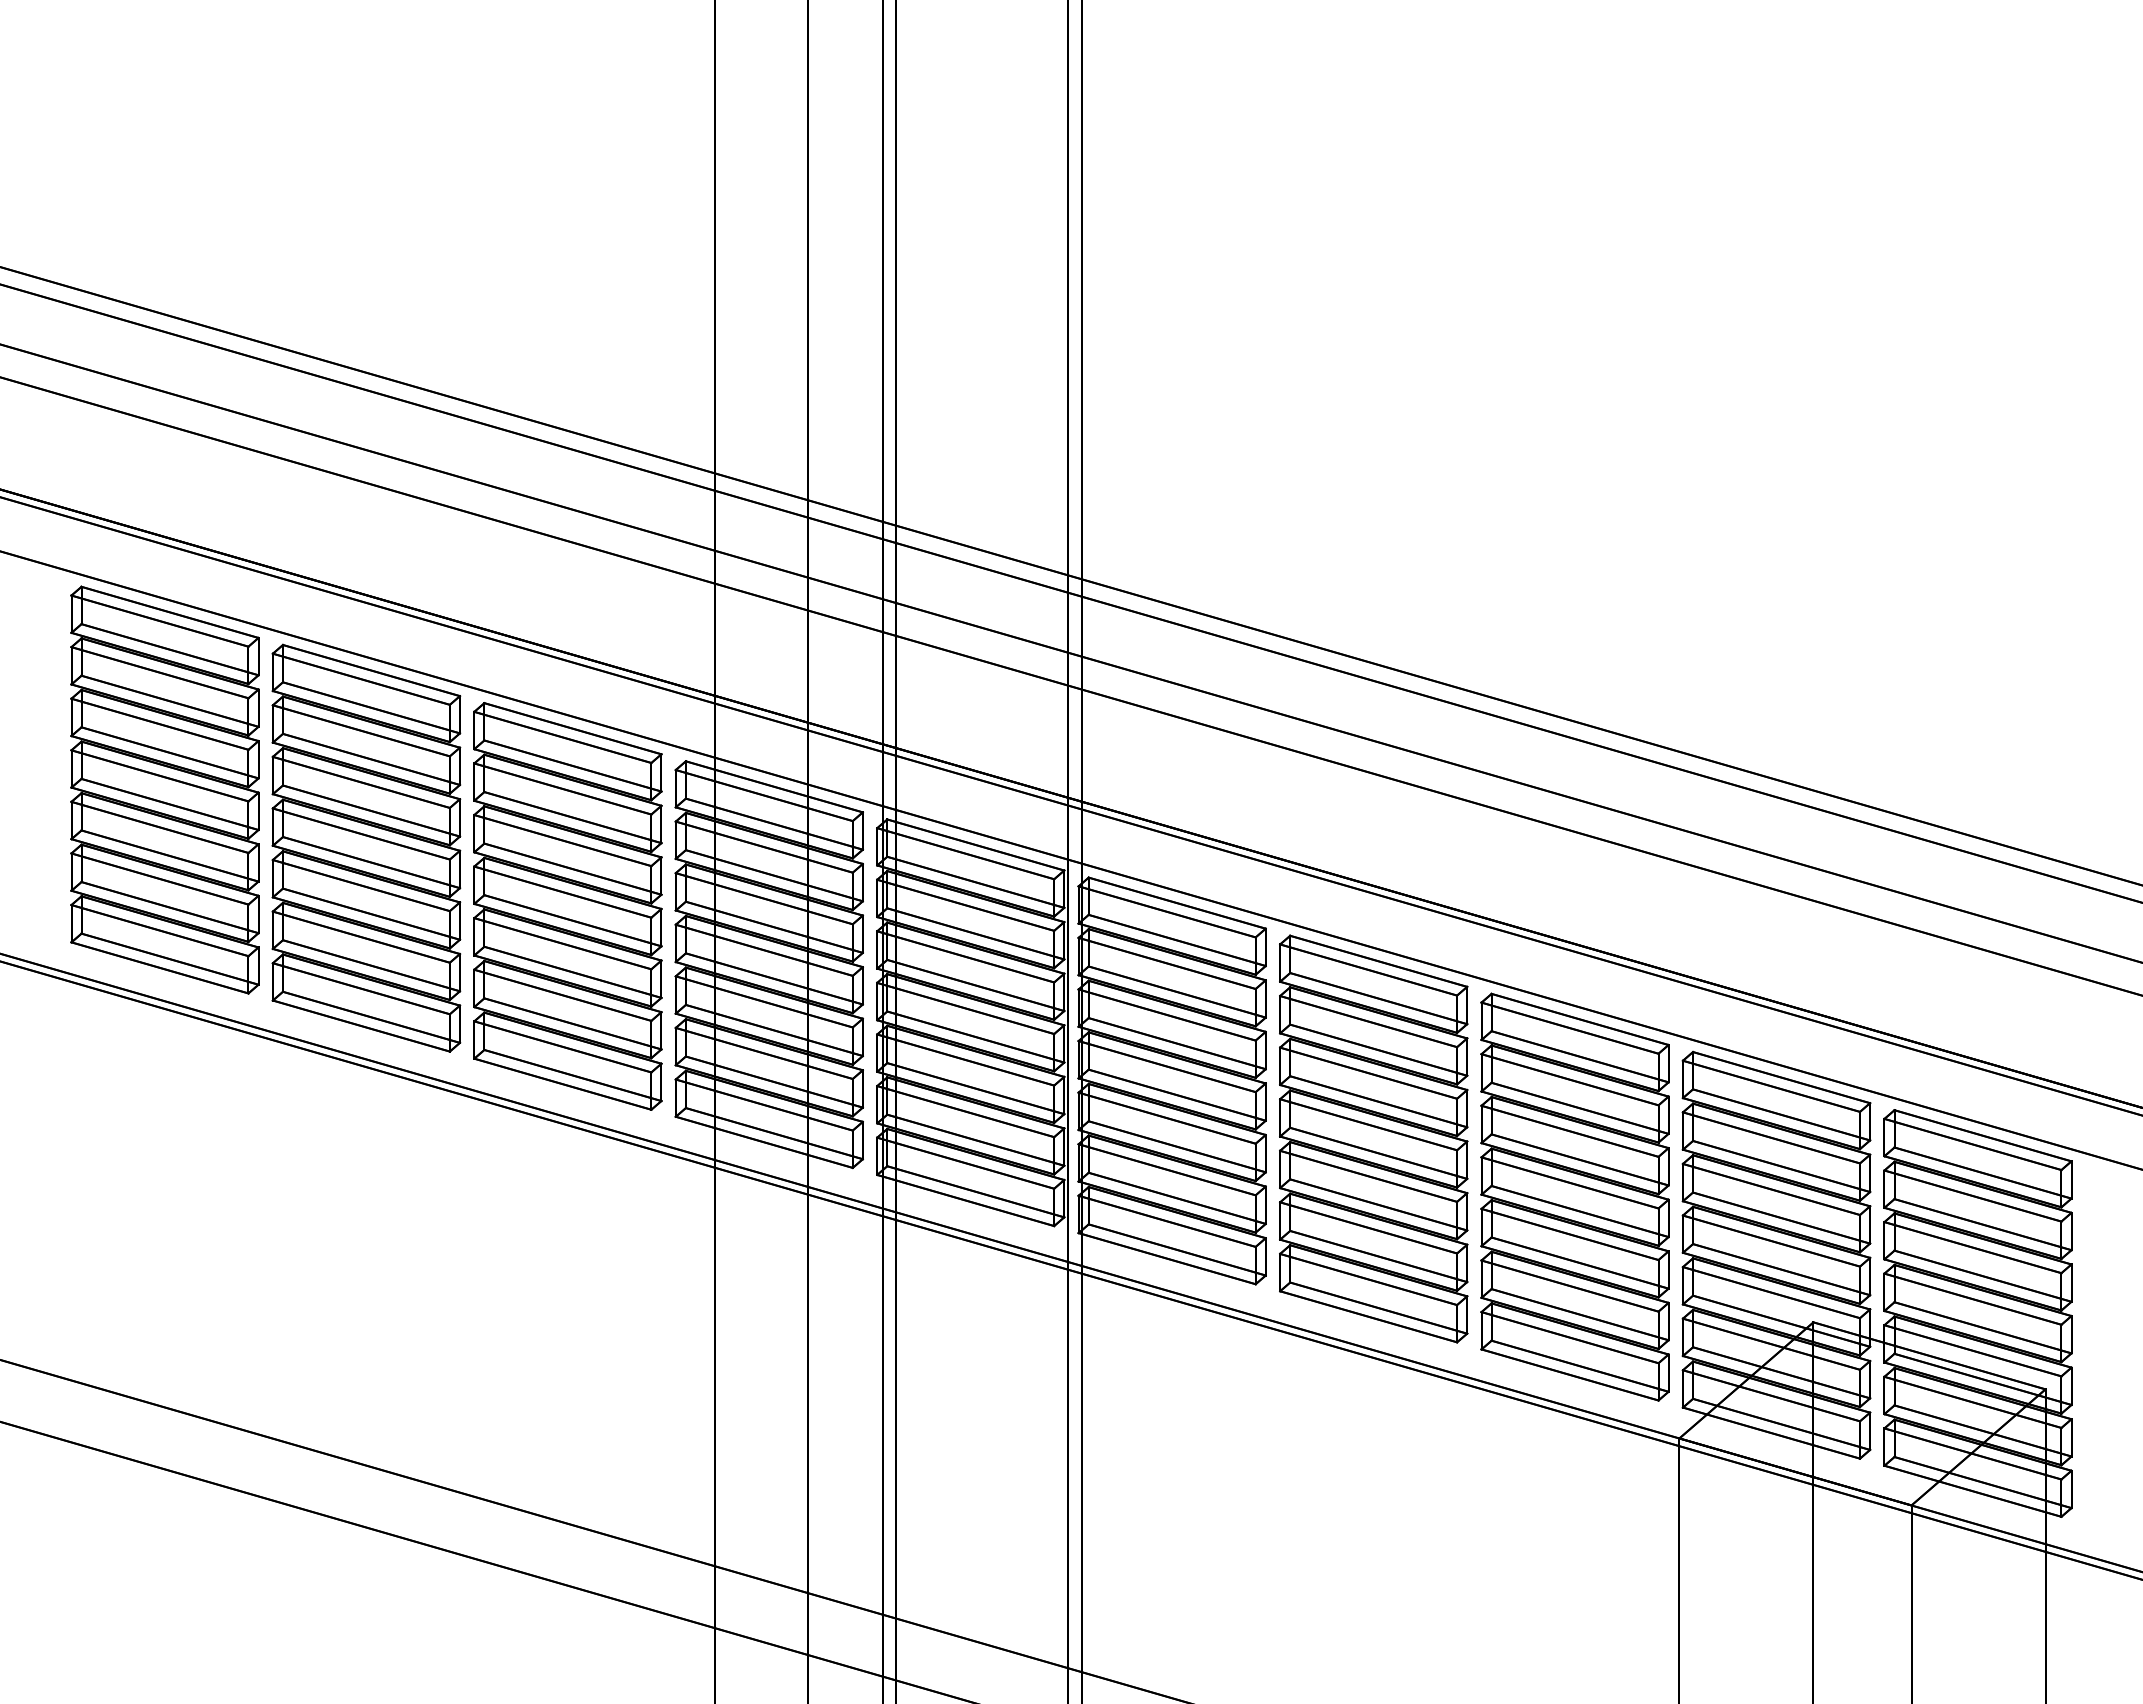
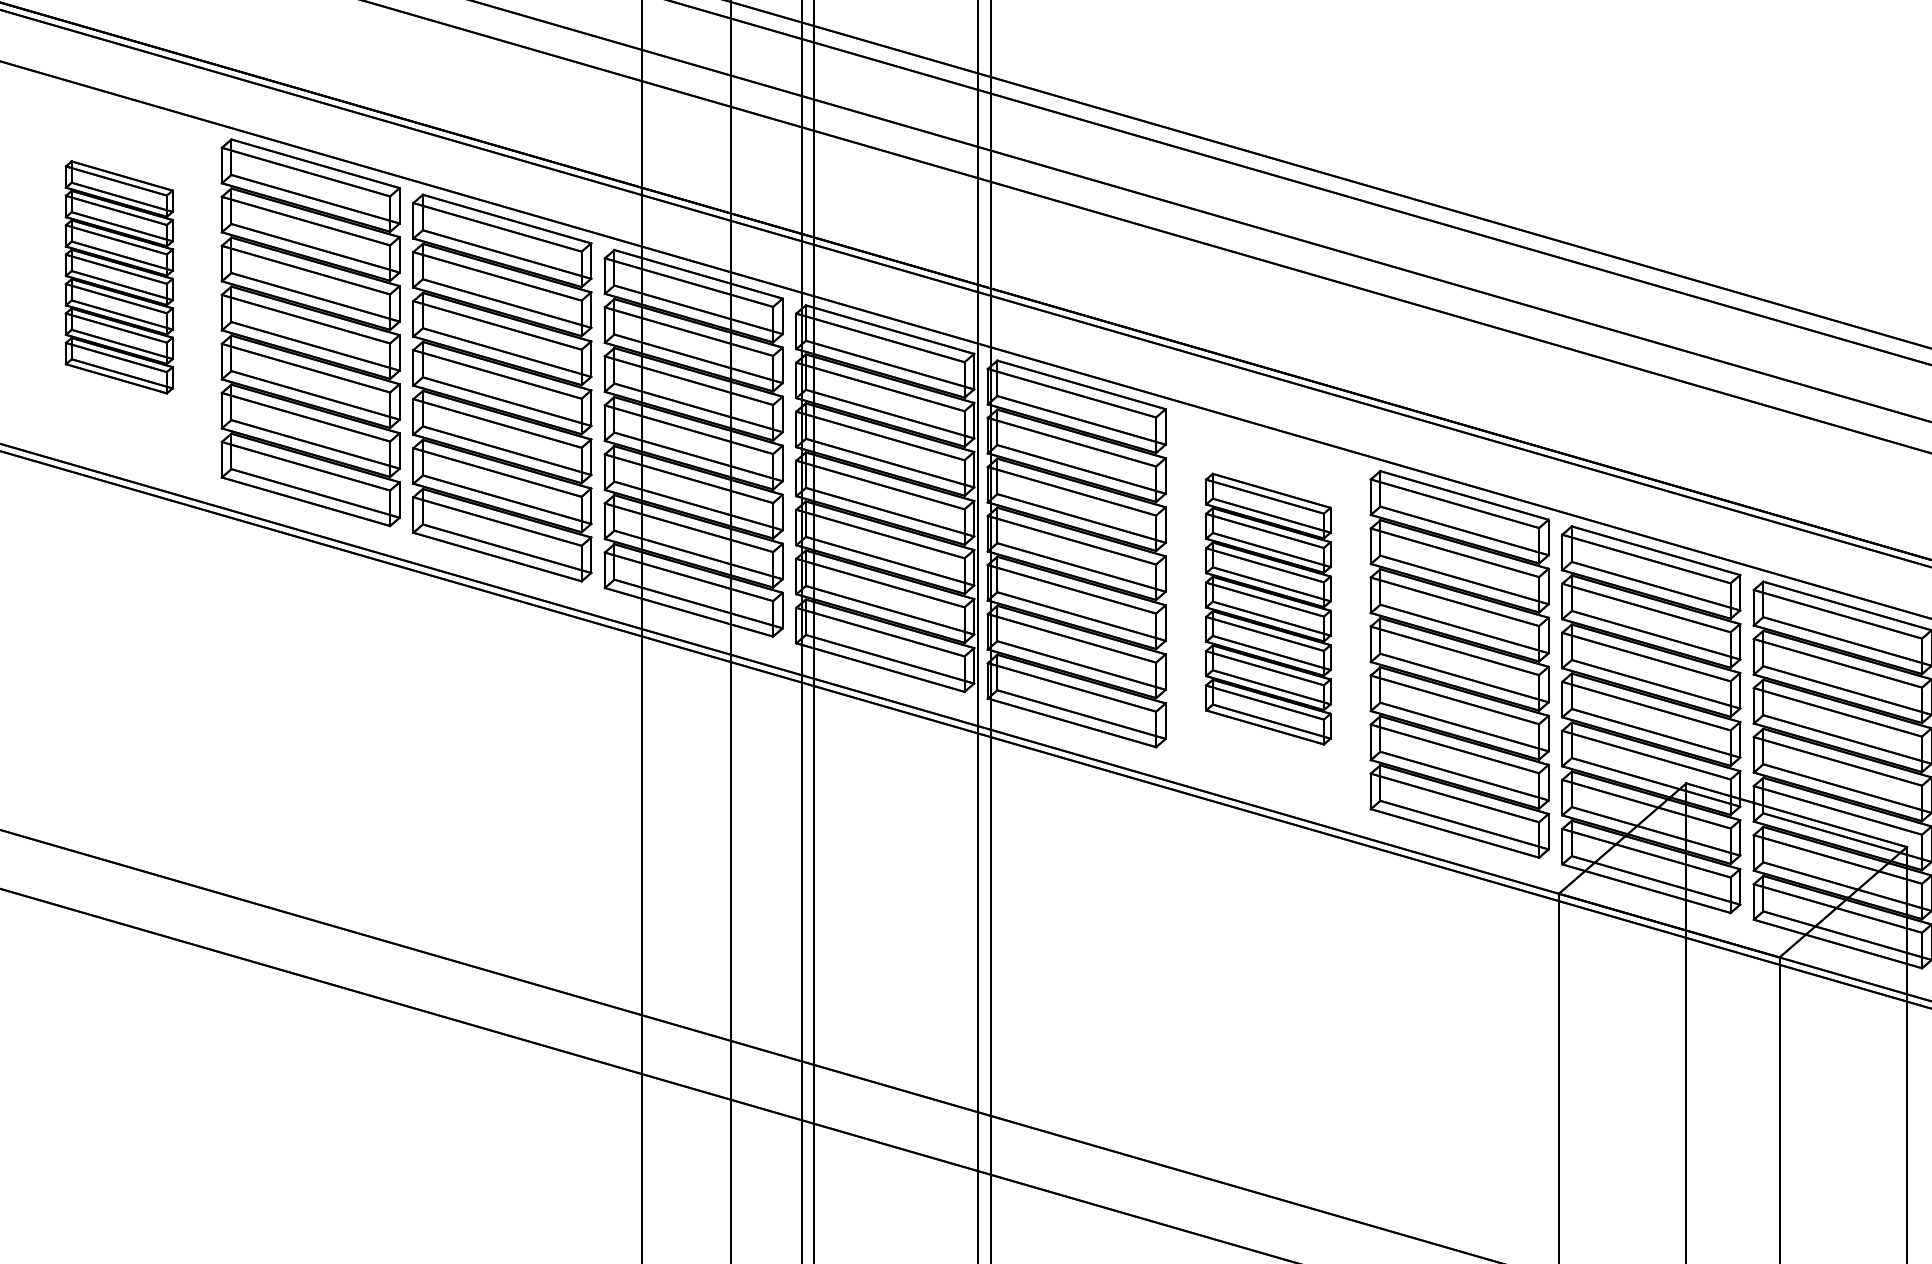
part: (164, 789) -> (118, 276), size x0.6
part: (1373, 1138) -> (1268, 608), size x0.7

